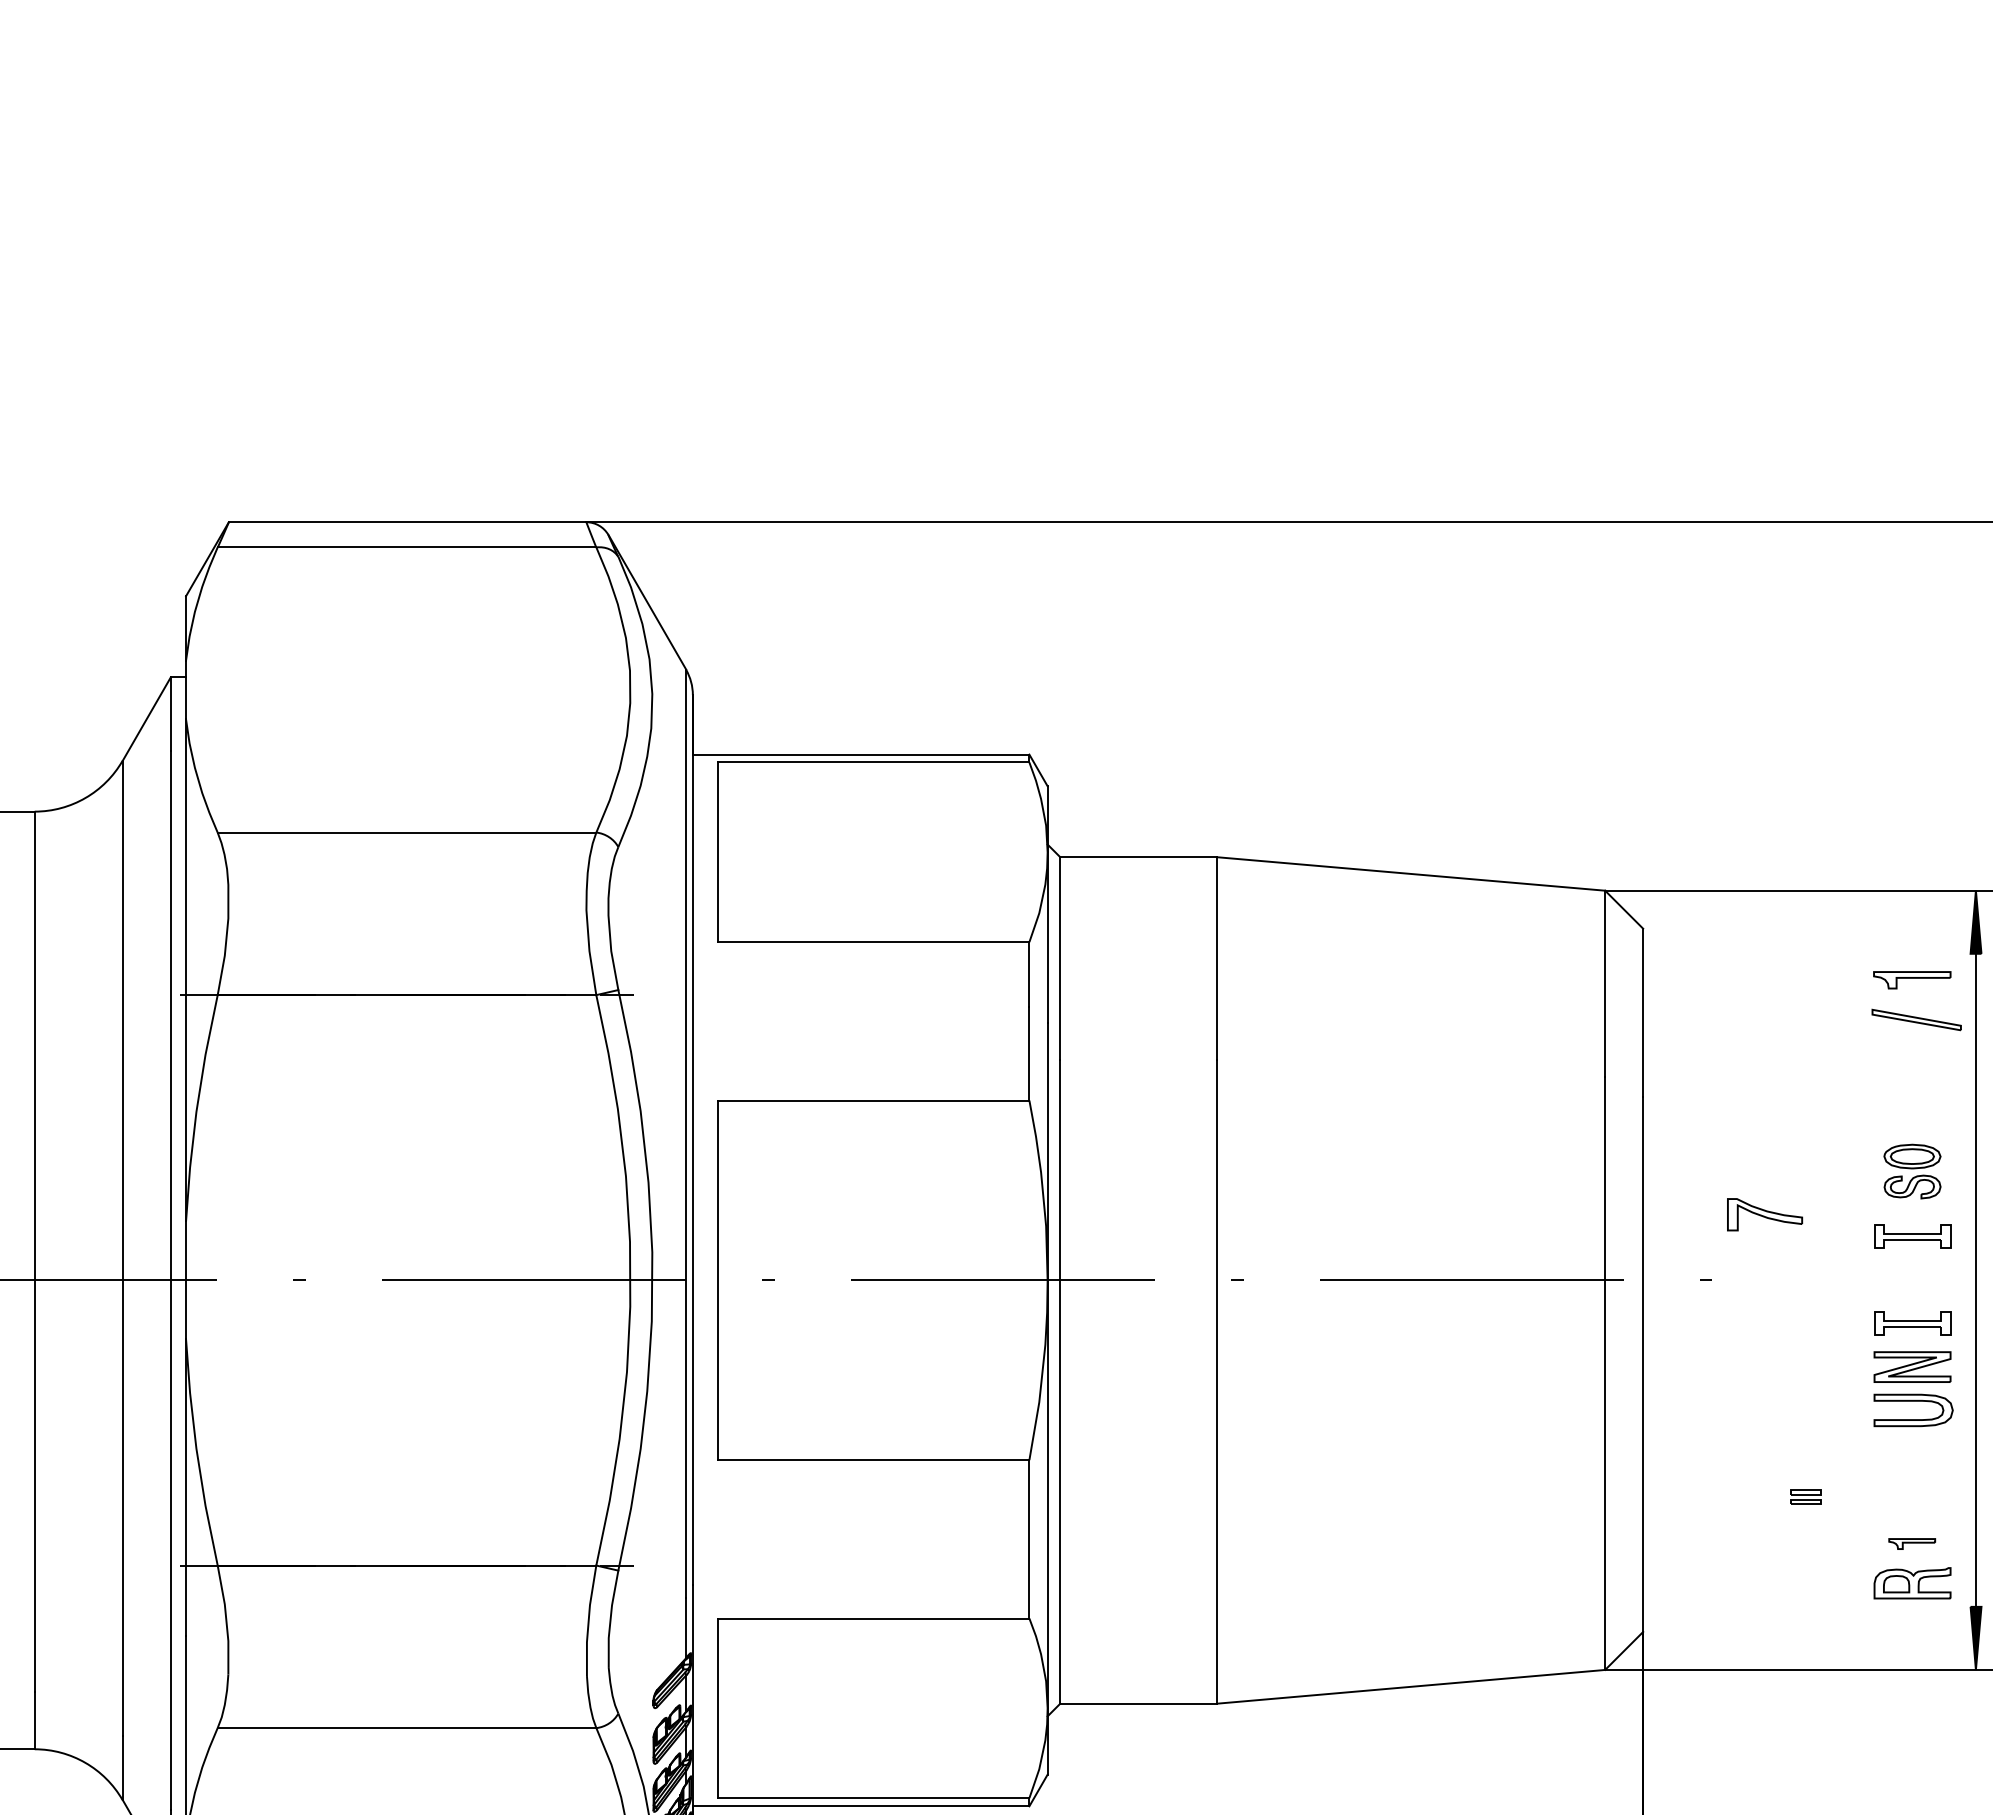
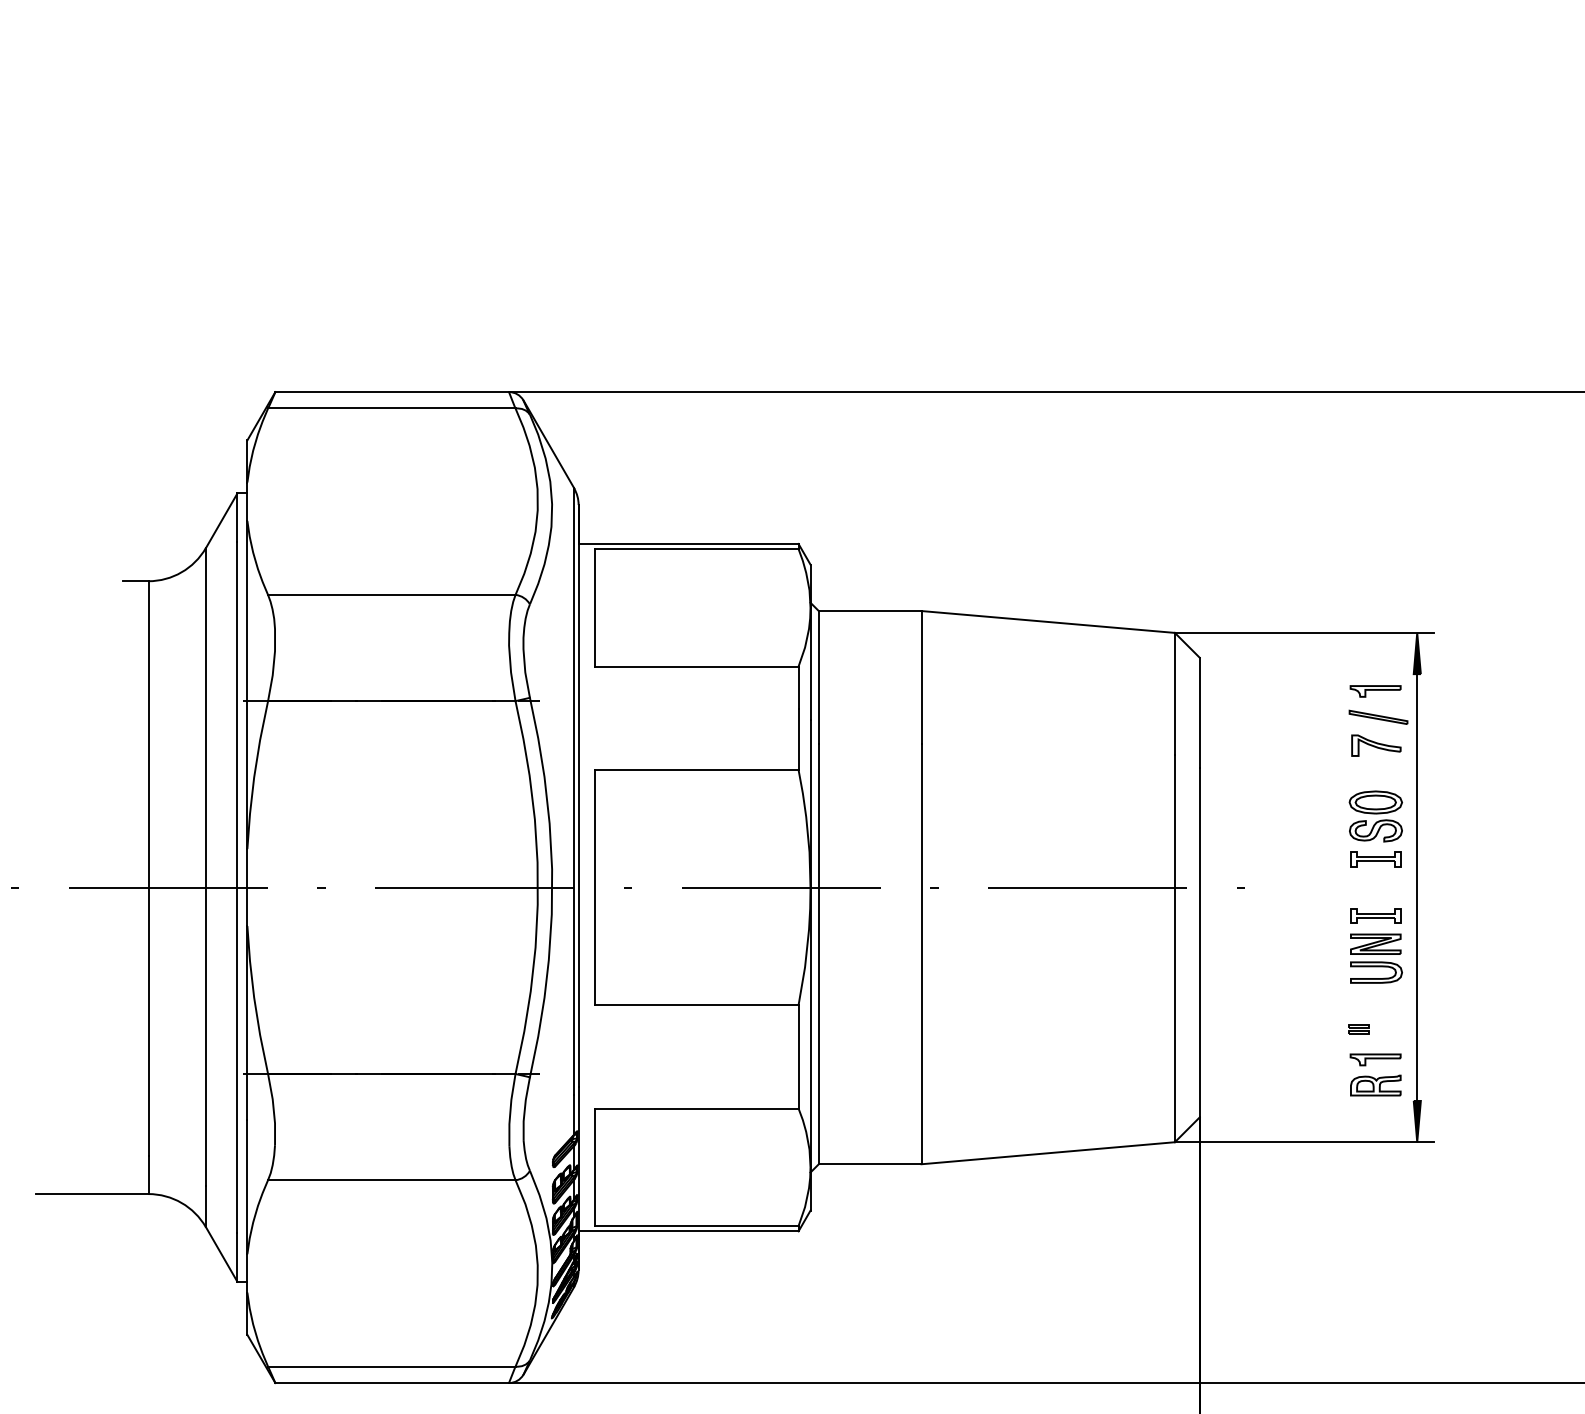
part: (1912, 1171) -> (1375, 816), size x1.43
part: (1765, 1214) -> (1376, 745), moved
part: (1804, 1497) -> (1358, 1029), moved
part: (1912, 1543) -> (1375, 1059), size x1.67

